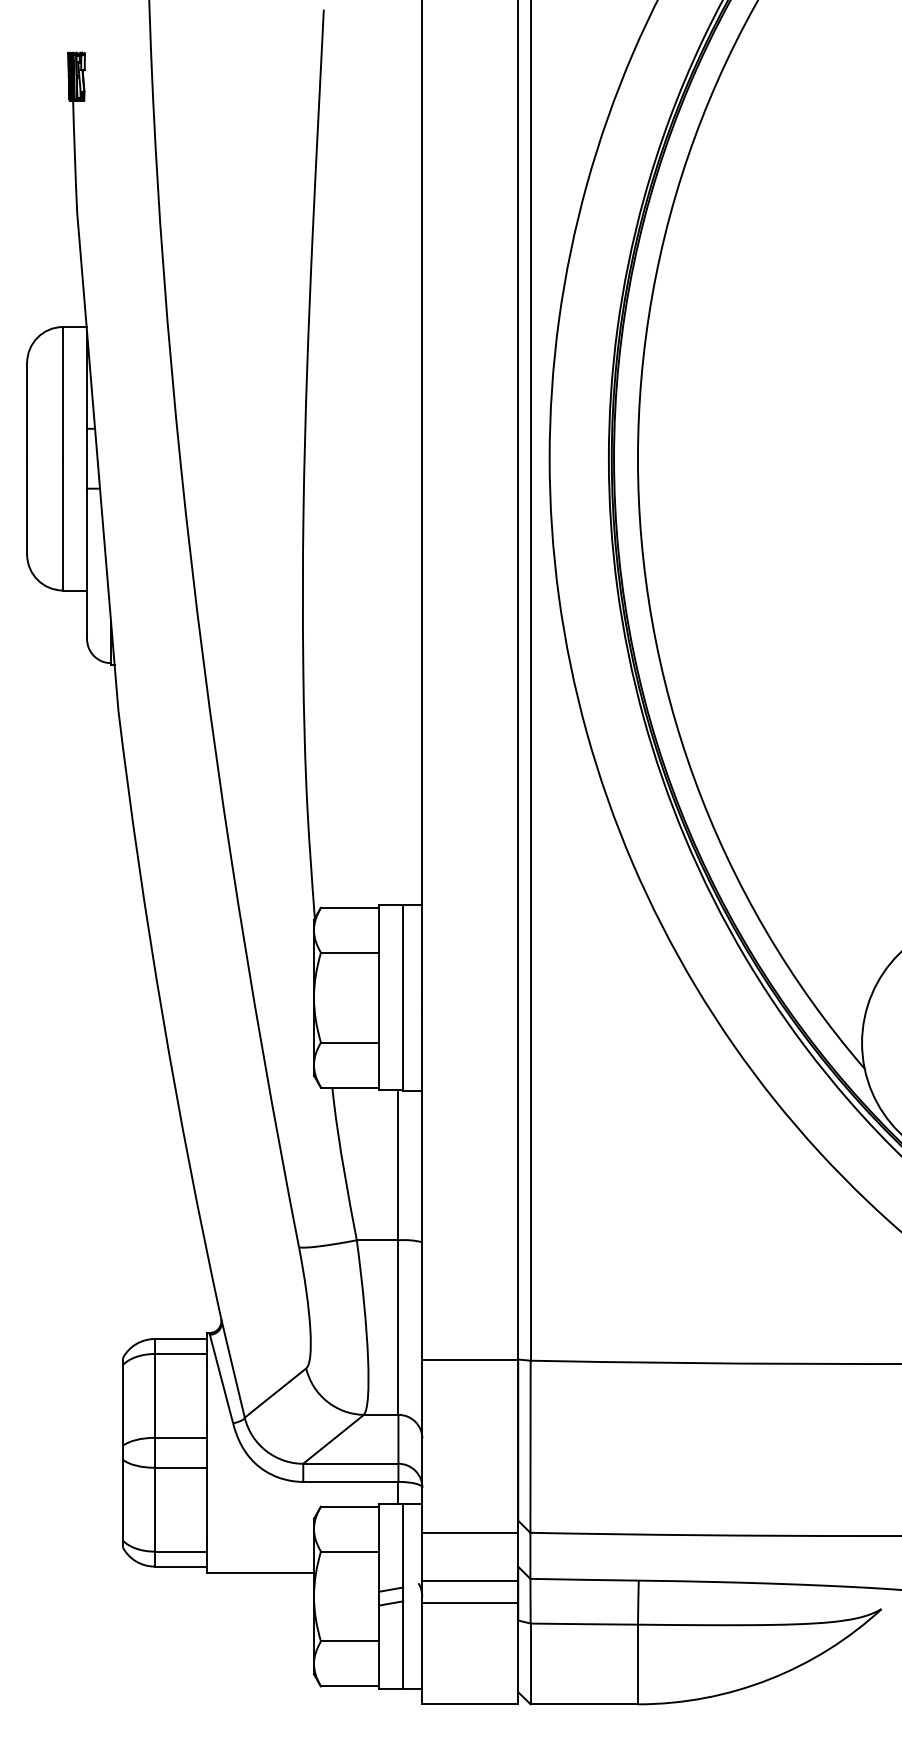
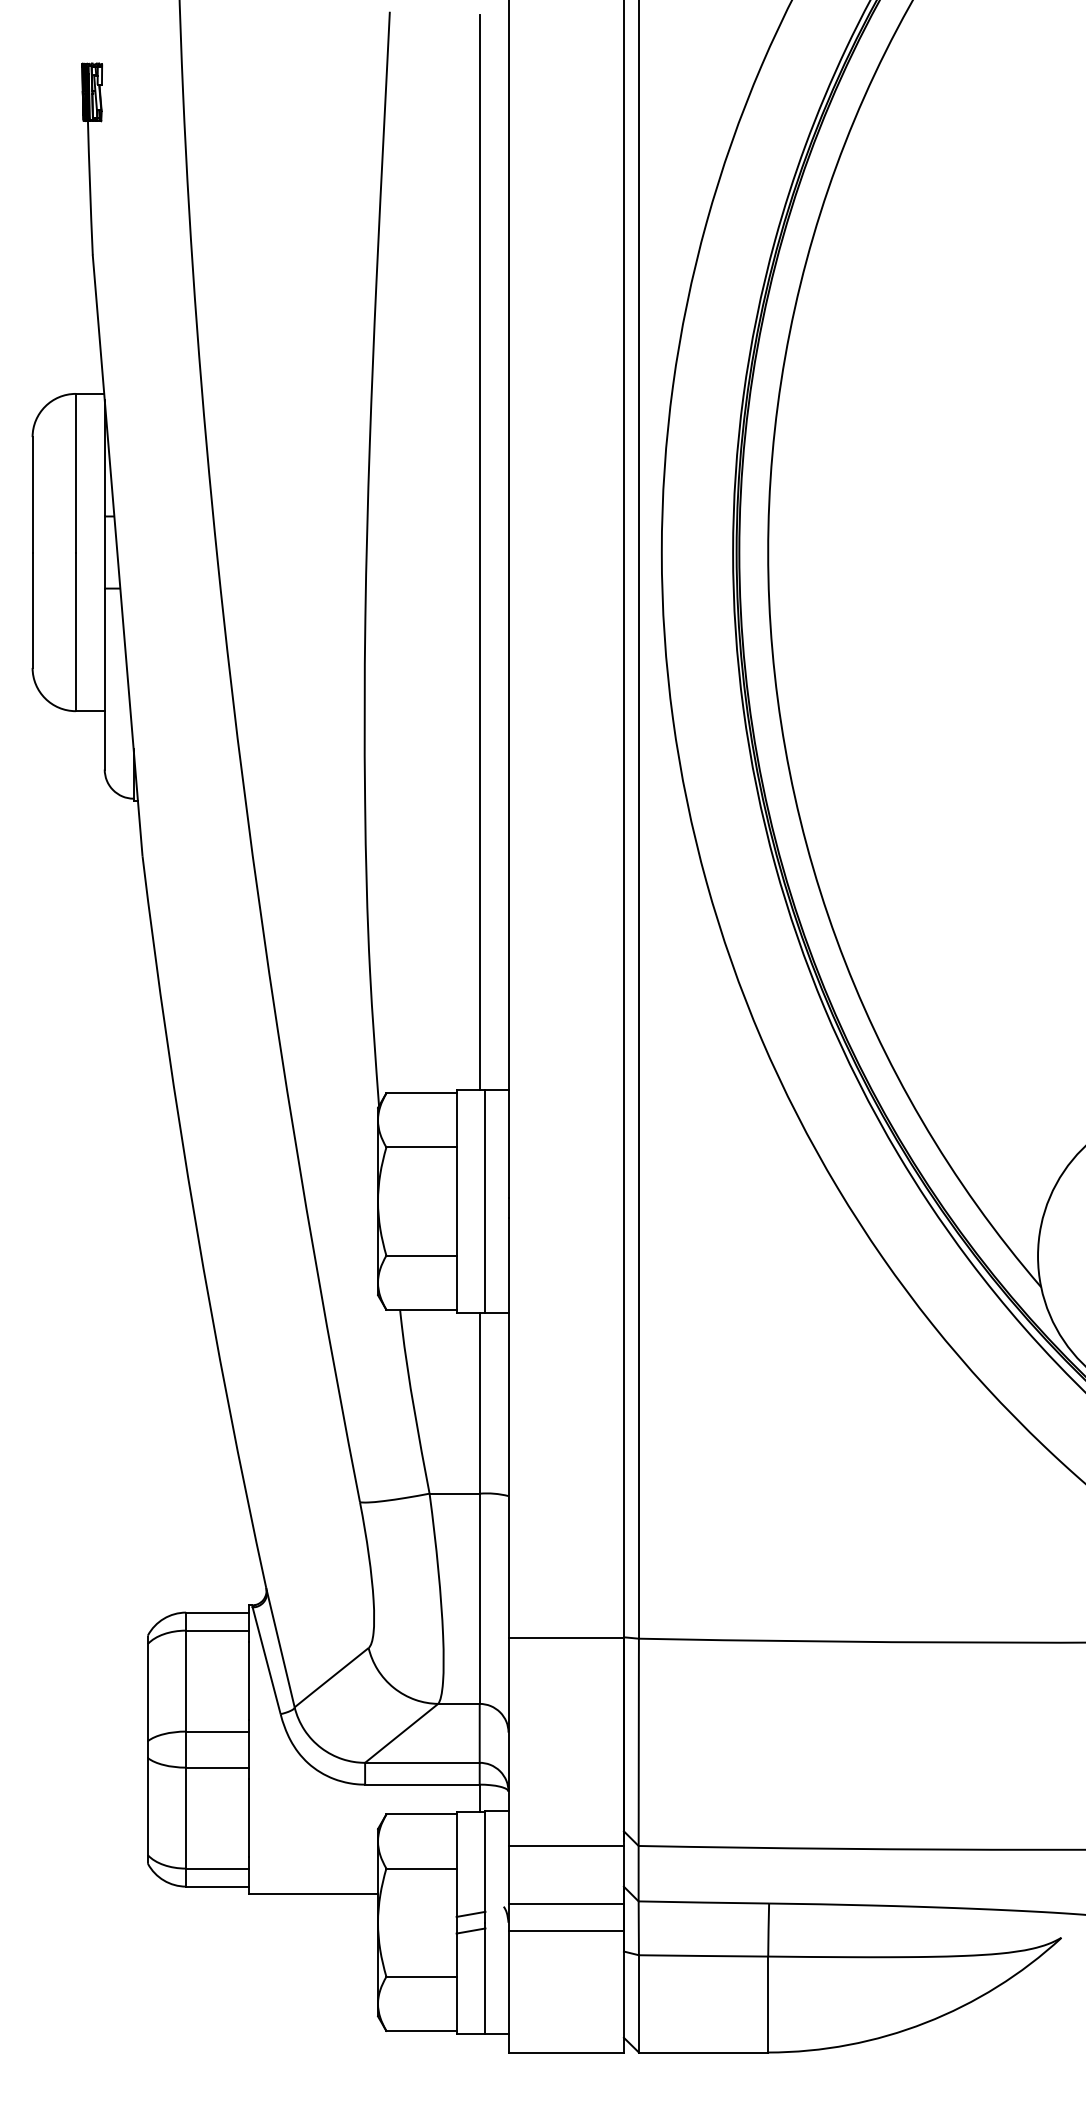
line: (398, 458) -> (479, 552), added

